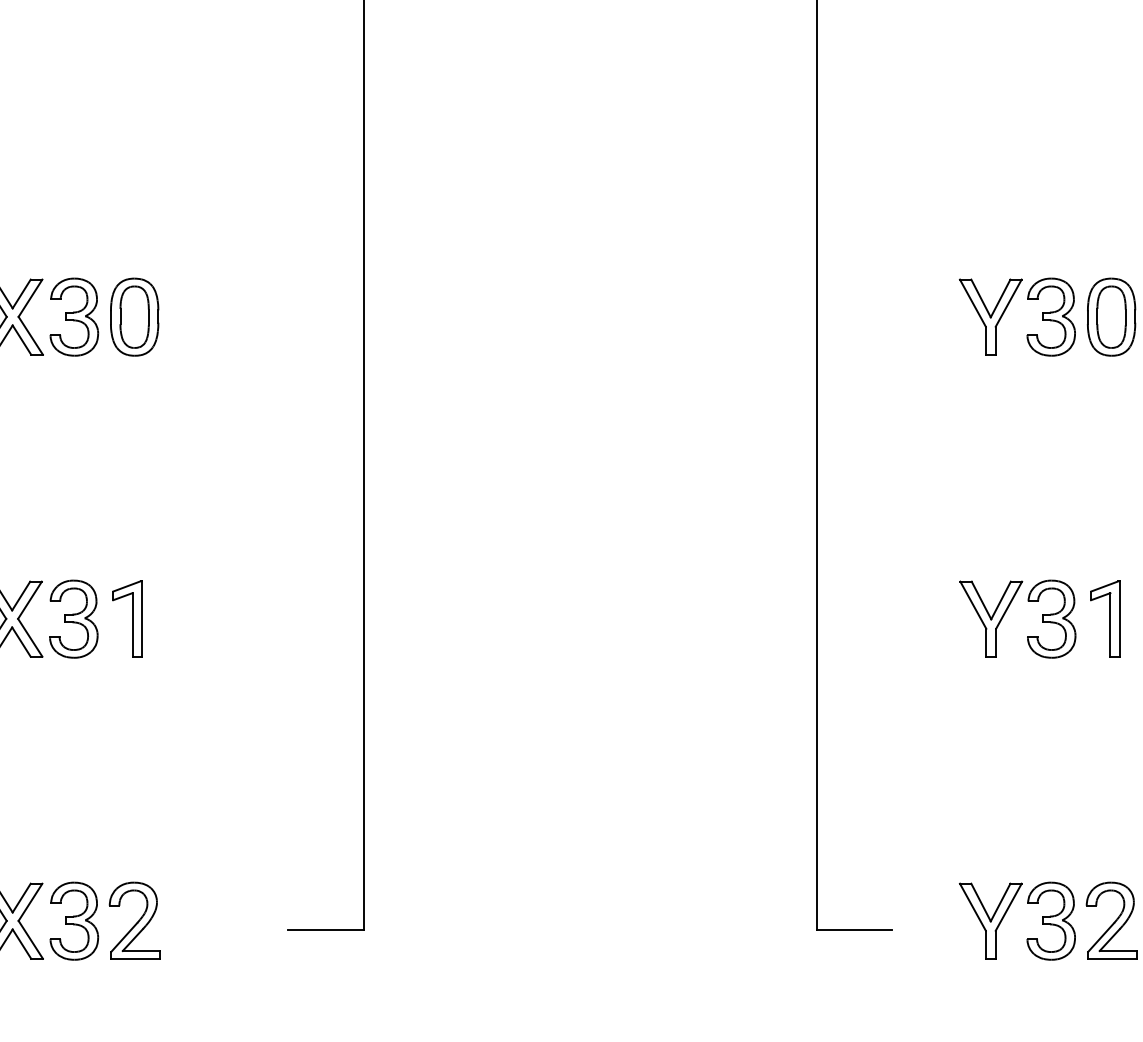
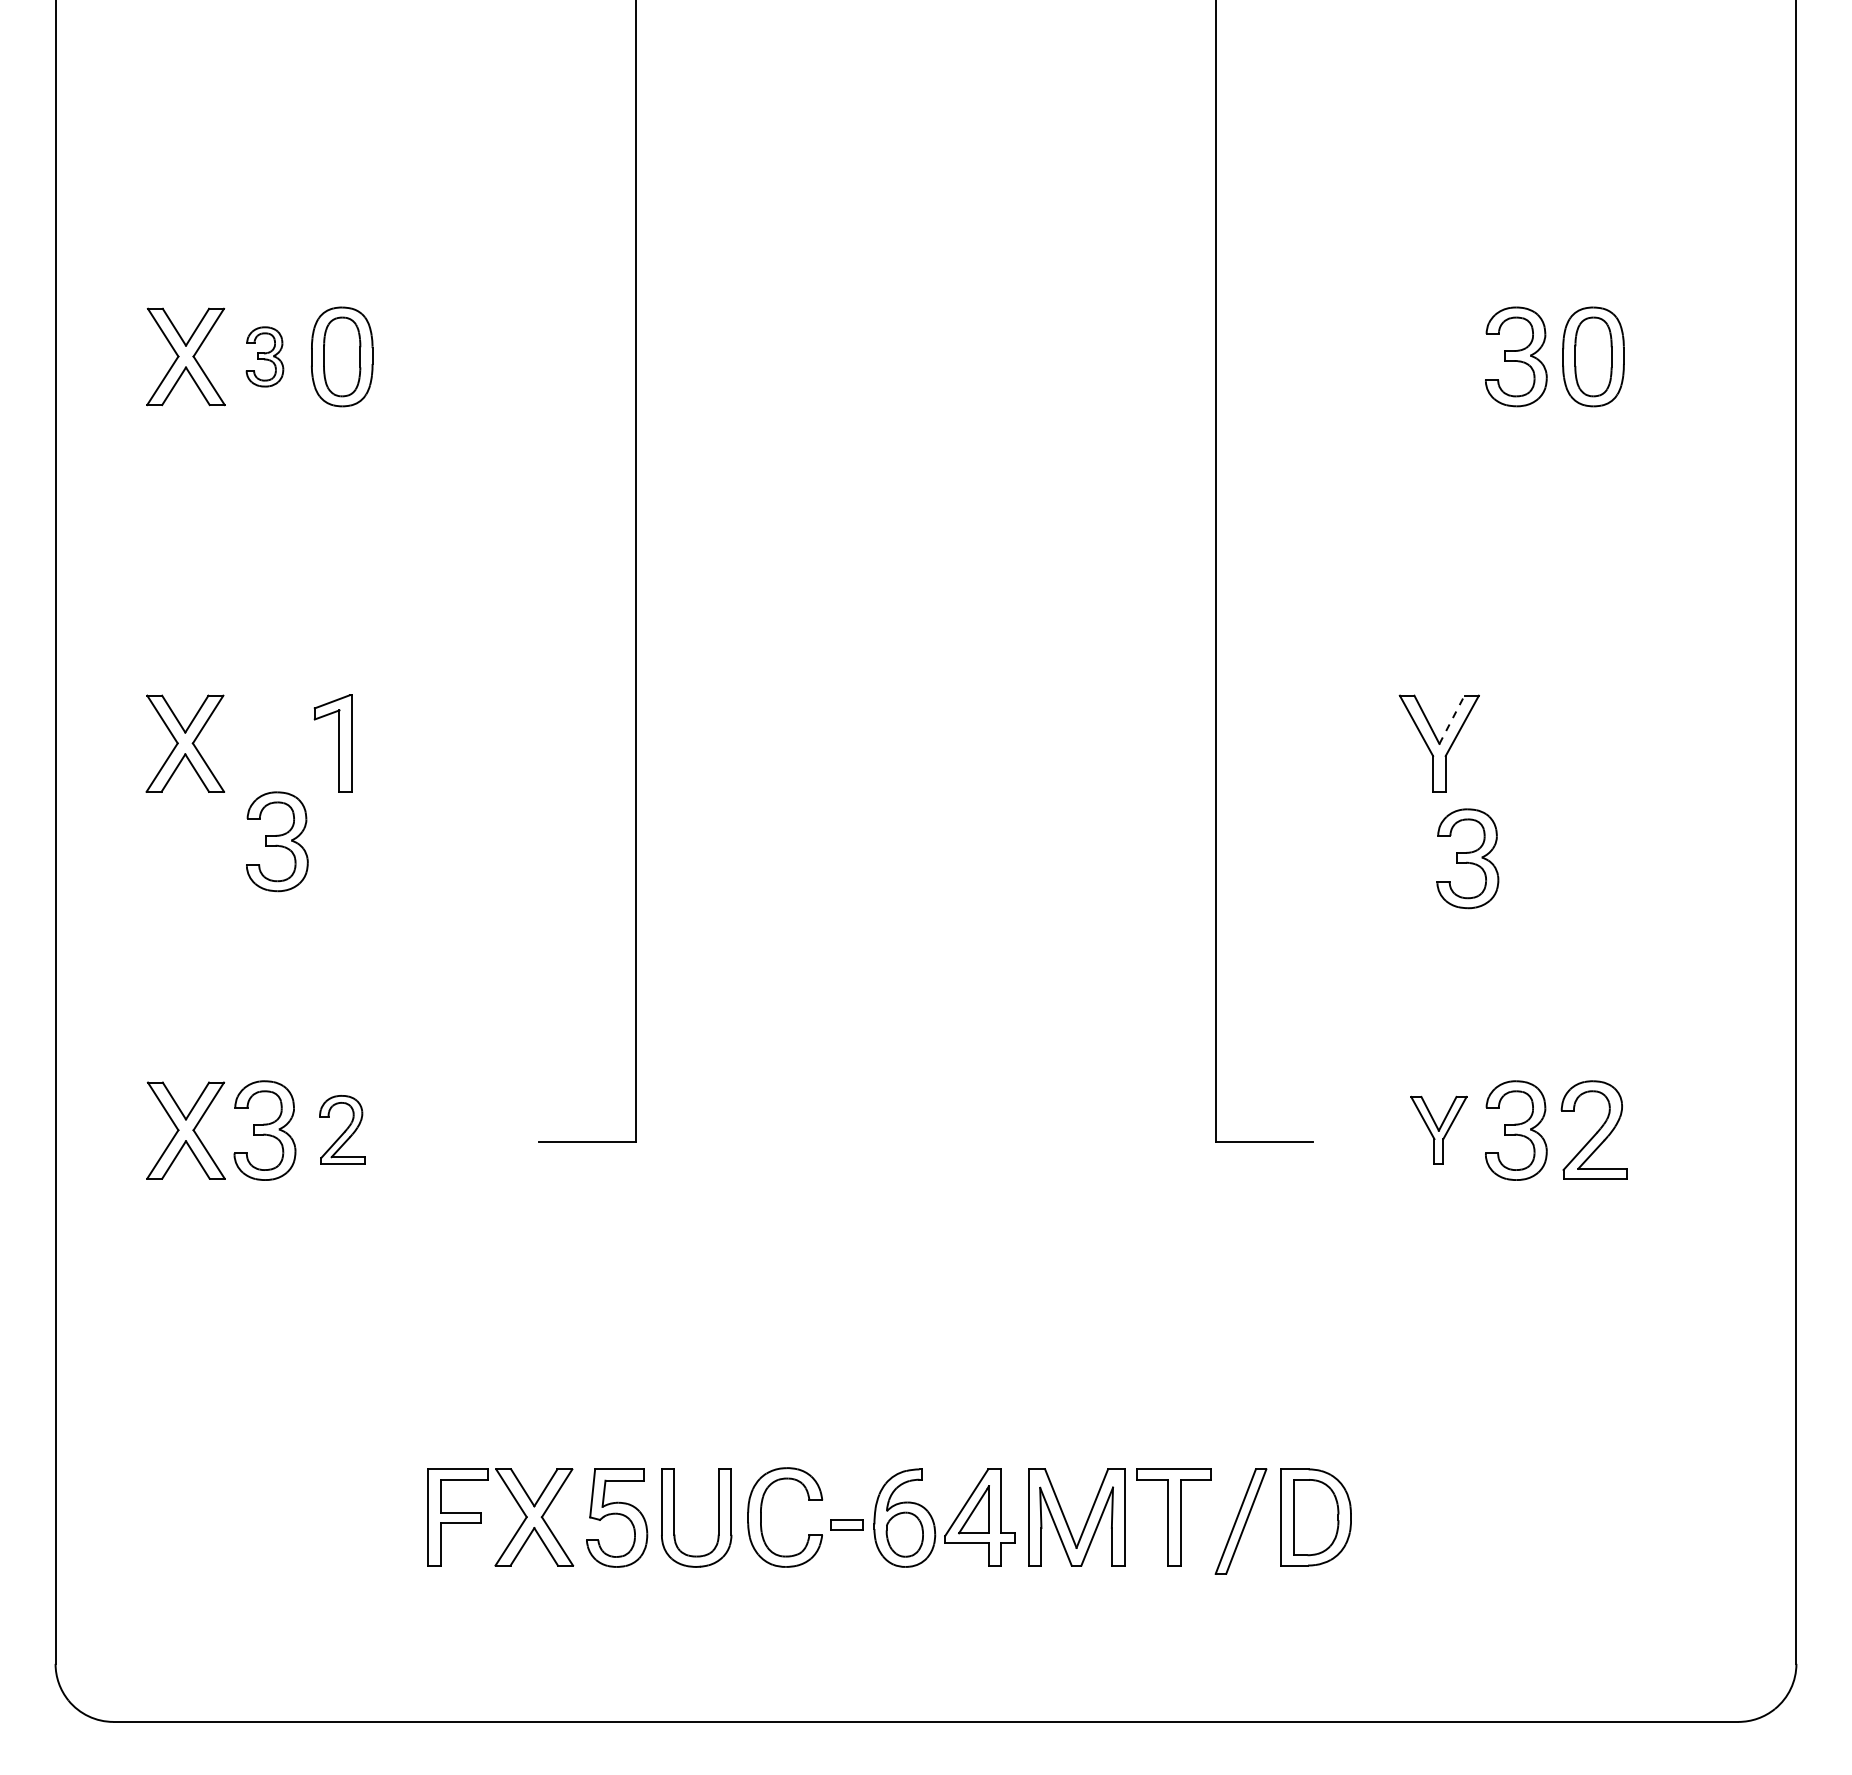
part: (73, 316) -> (264, 356), size x0.6
part: (990, 316) -> (1438, 356), removed
line: (1001, 600) -> (1452, 719), solid -> dashed
part: (73, 618) -> (277, 841), moved
part: (1051, 618) -> (1467, 858), moved
part: (1105, 618) -> (1585, 743), removed
part: (134, 920) -> (342, 1129), size x0.7
part: (990, 921) -> (1438, 1130), size x0.7

